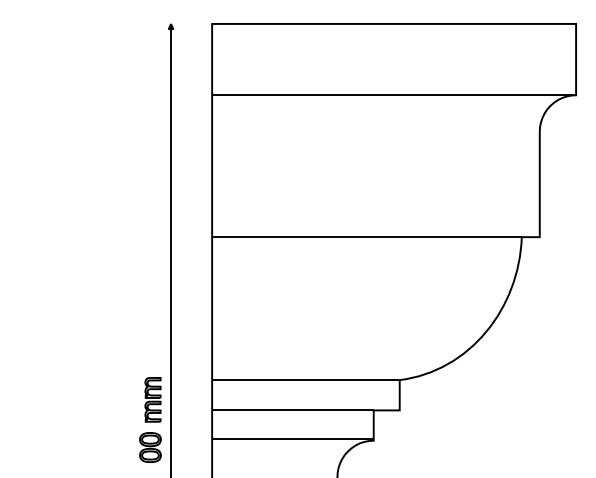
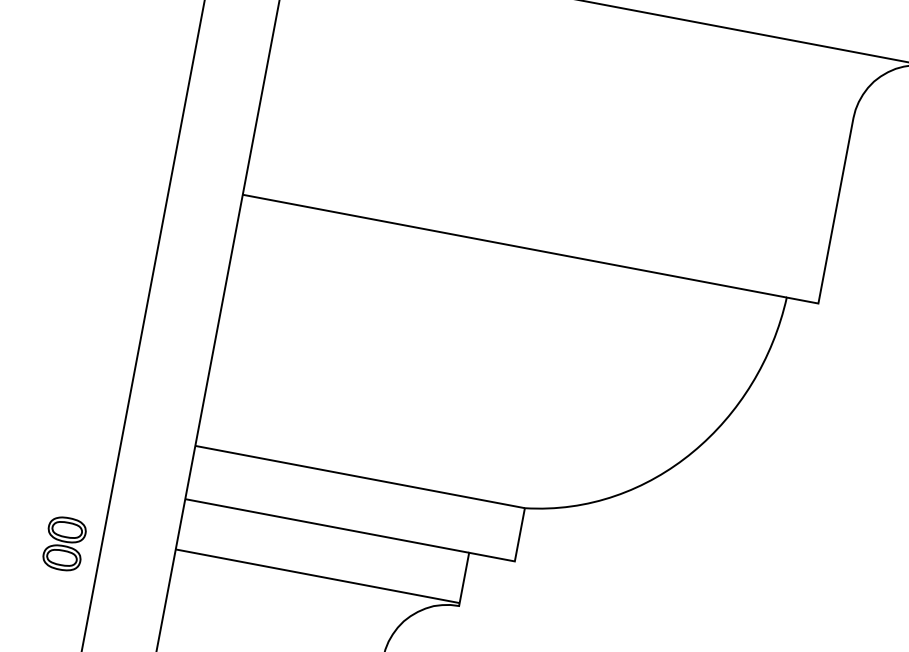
part: (152, 399) -> (84, 460), removed

